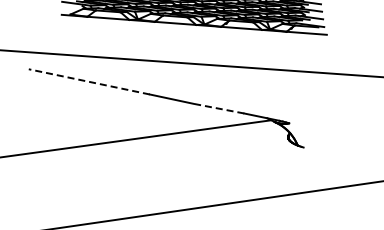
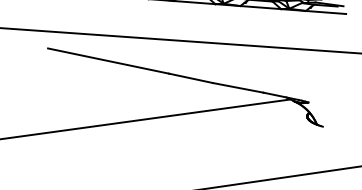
line: (89, 81) -> (108, 60), dashed -> solid
line: (219, 108) -> (238, 87), dashed -> solid

